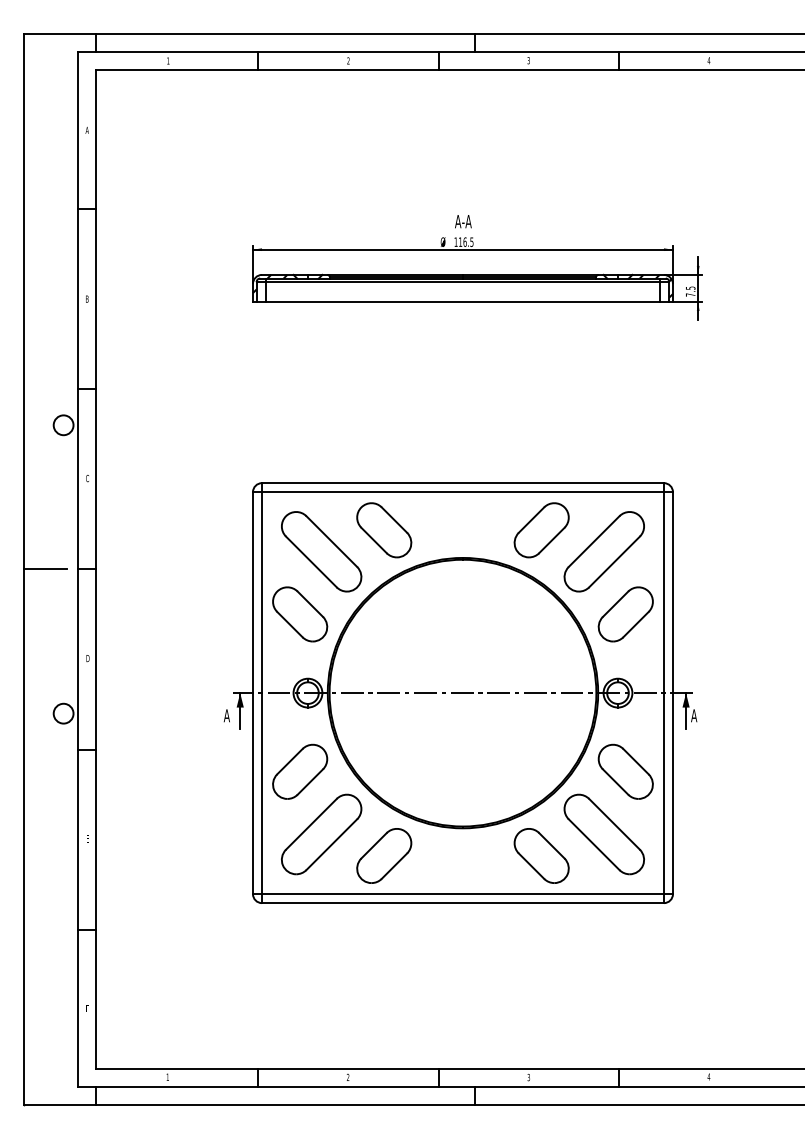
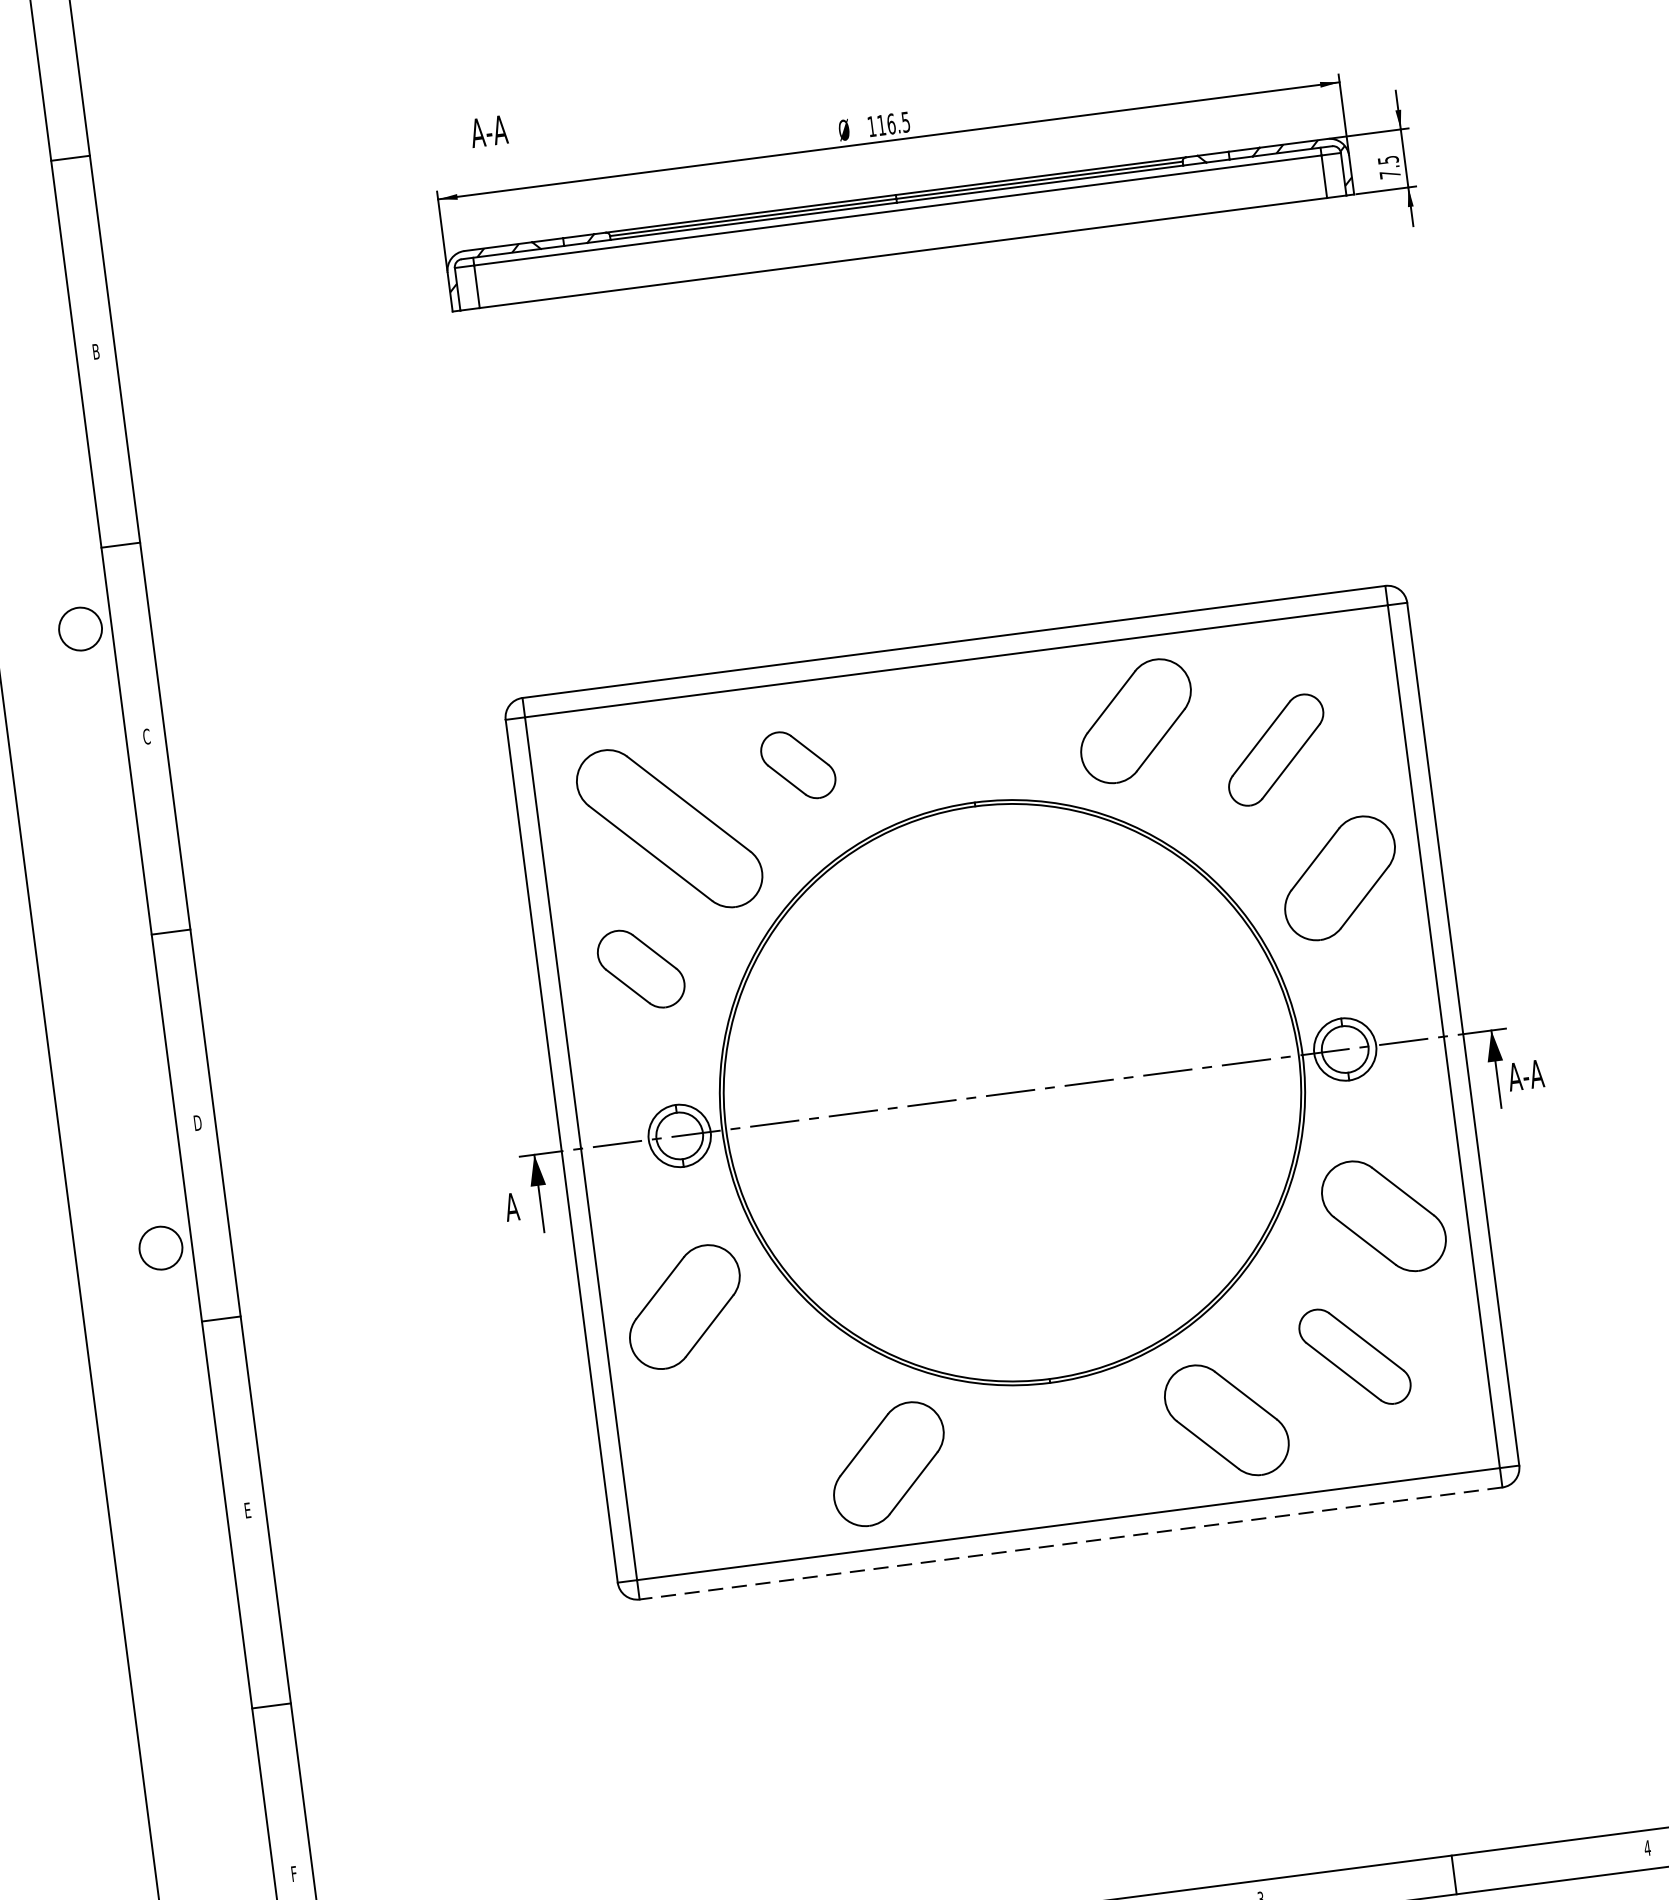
text: (463, 221) -> (489, 131), moved
part: (384, 530) -> (798, 765), size x0.6
part: (603, 551) -> (1274, 749), size x0.6
line: (45, 569) -> (81, 943), removed
part: (300, 614) -> (641, 969), size x0.7
text: (702, 715) -> (1532, 1073), A -> A-A
part: (321, 834) -> (748, 1435), removed
part: (603, 834) -> (1353, 1356), size x0.6
line: (462, 903) -> (1070, 1544), solid -> dashed

